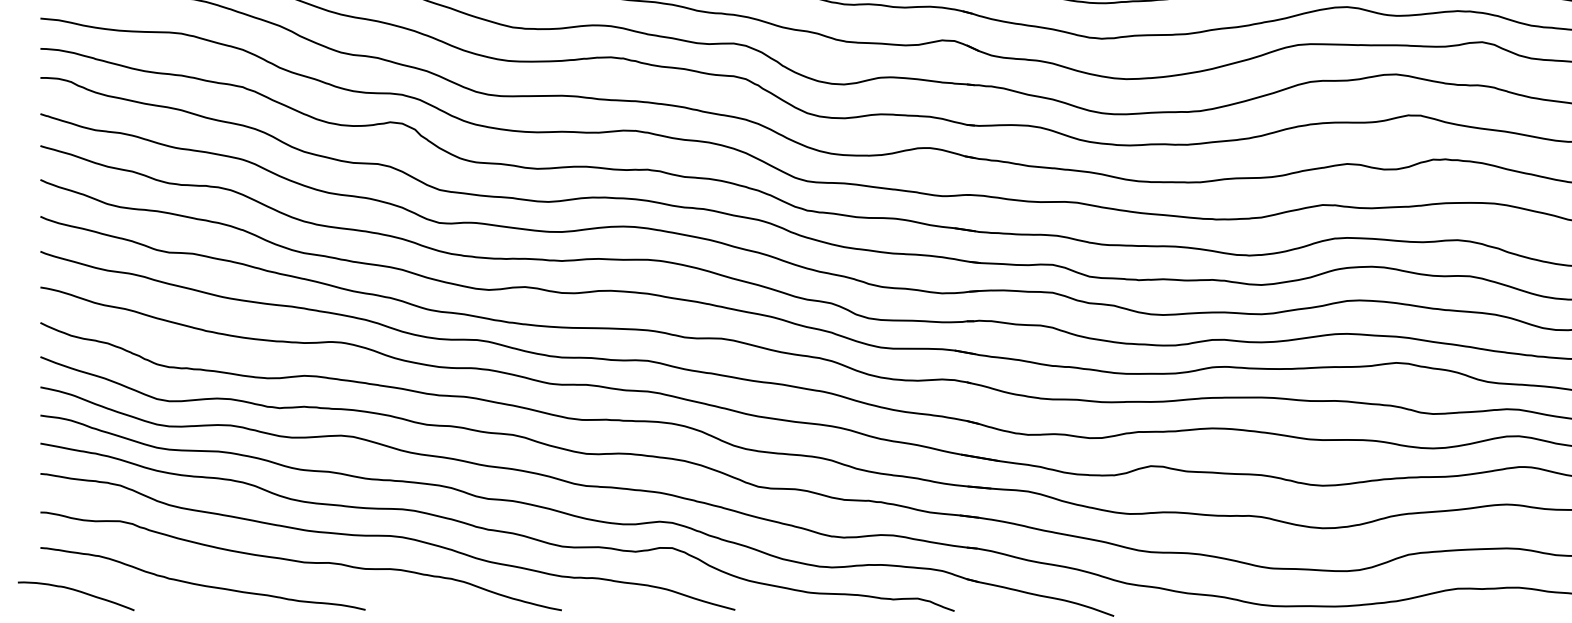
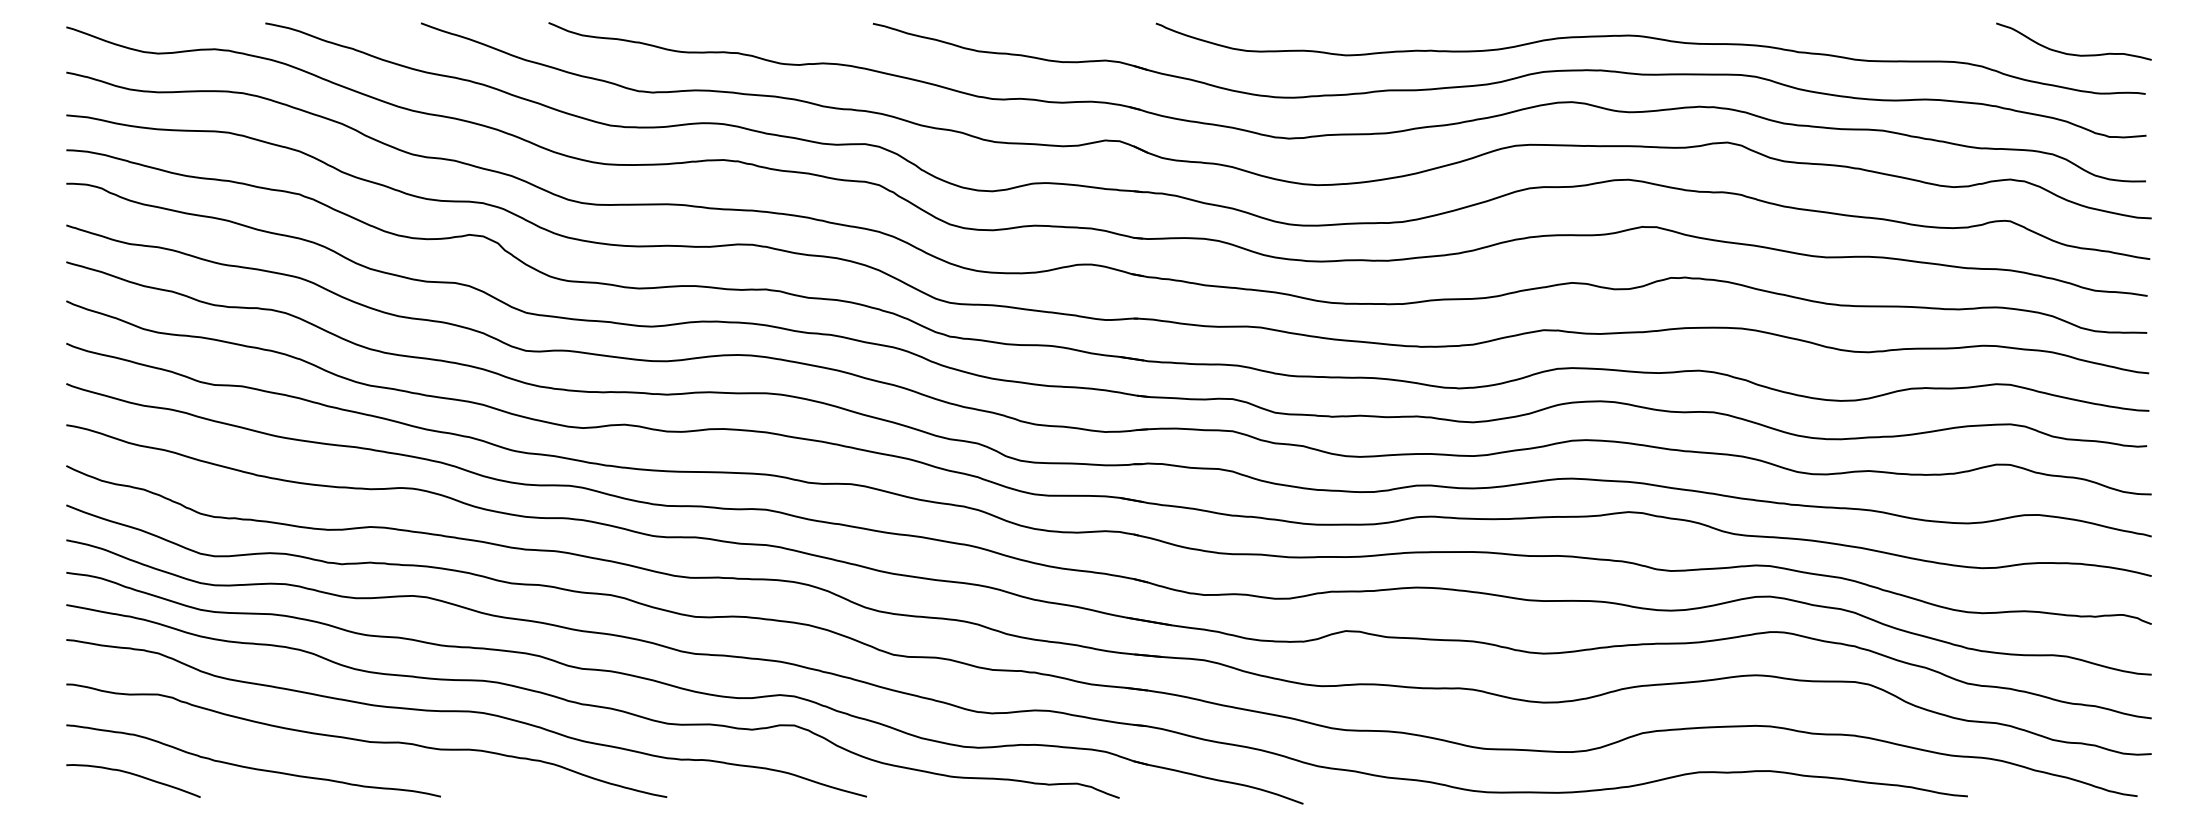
curve: (76, 591) -> (133, 775), moved

